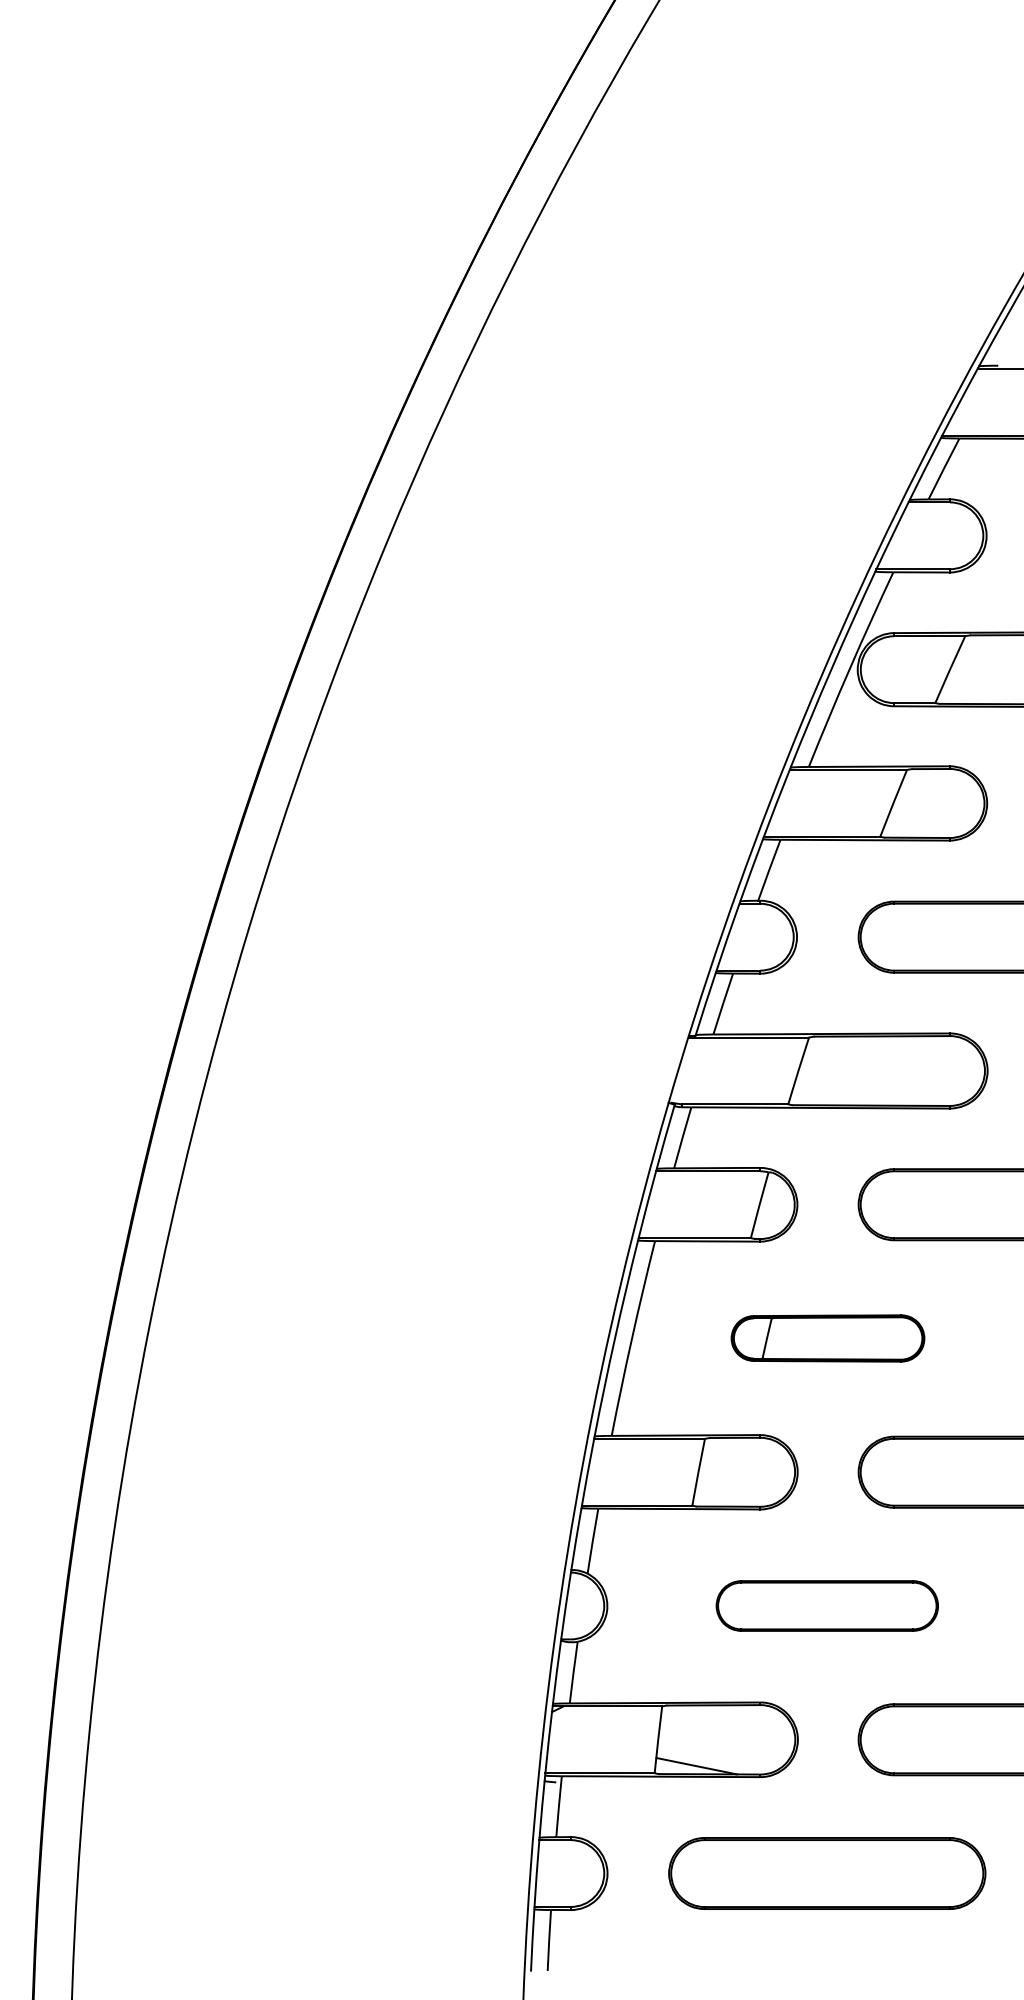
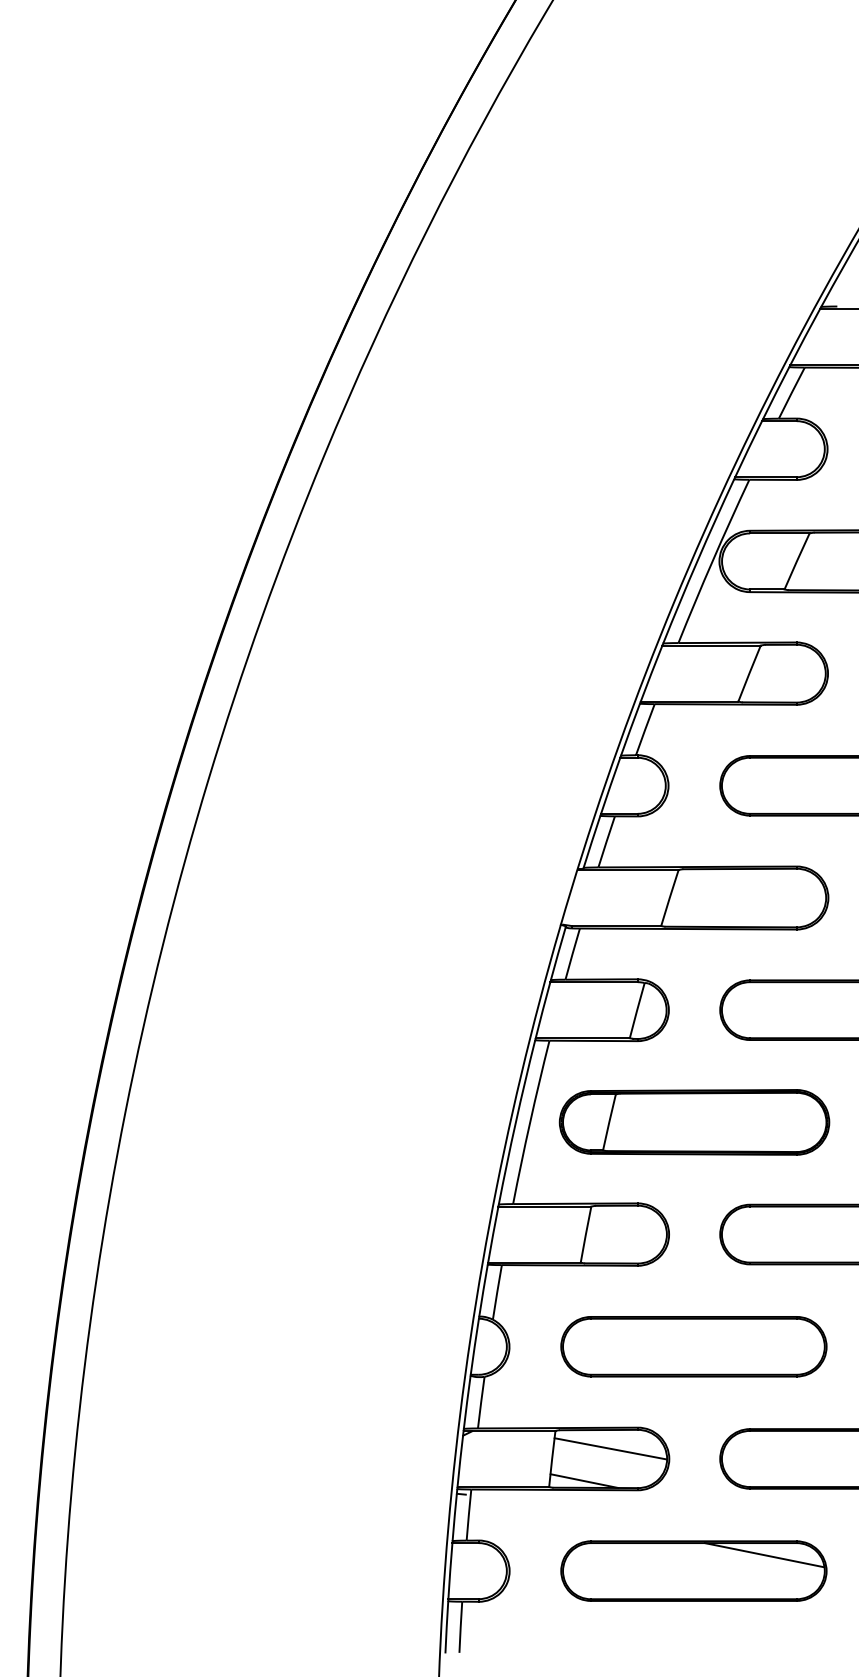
part: (827, 1338) -> (694, 1122), size x1.67
part: (827, 1605) -> (694, 1346), size x1.43
line: (728, 1727) -> (611, 1448), added
line: (911, 1854) -> (764, 1555), added

